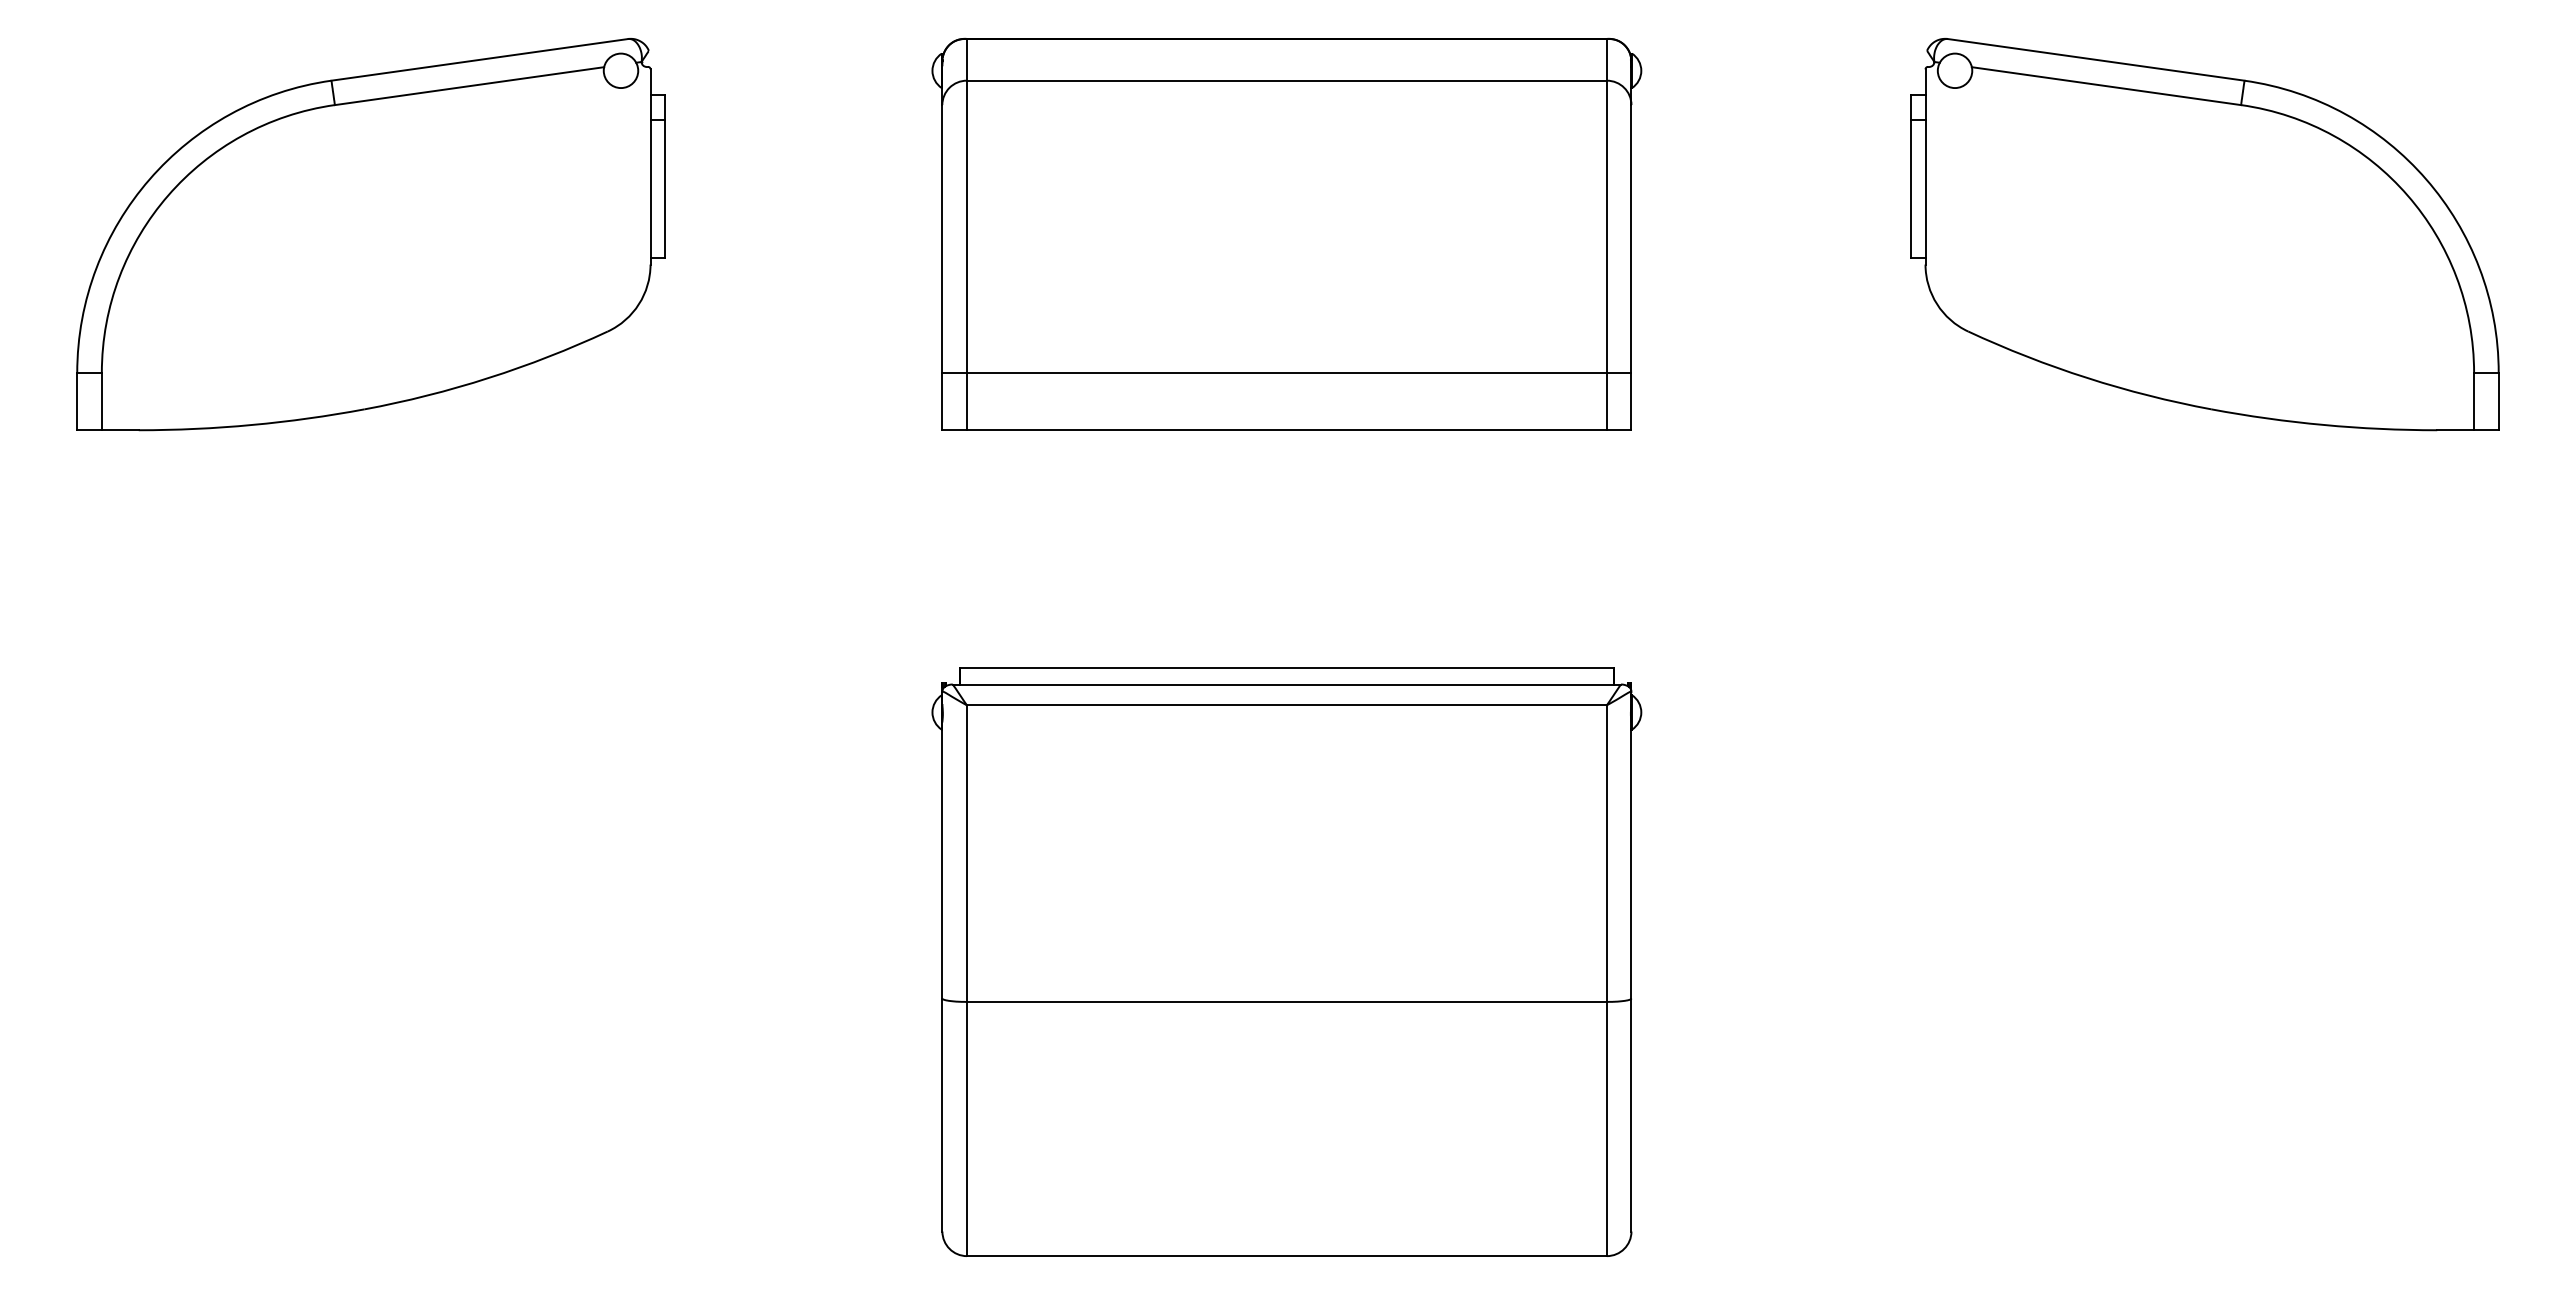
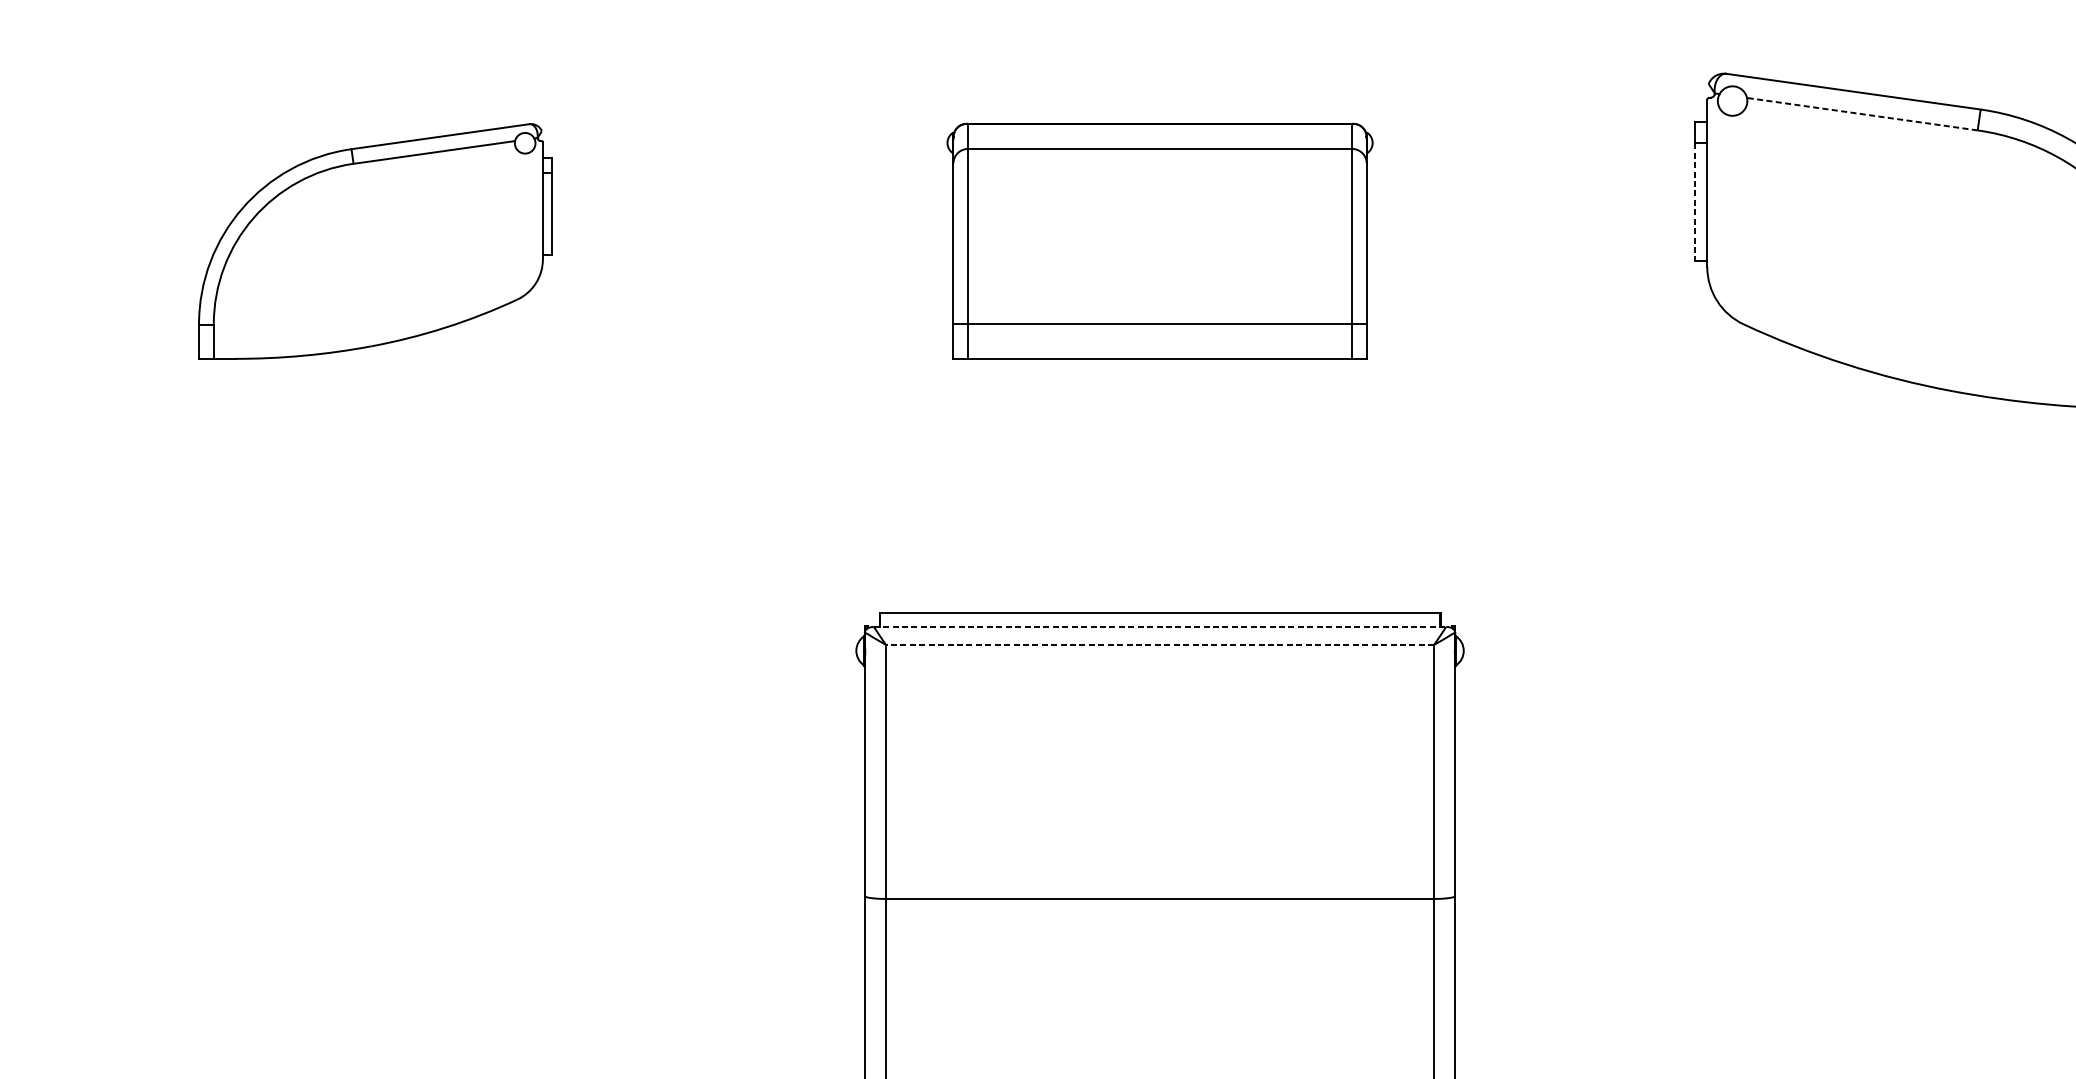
line: (2106, 86) -> (1862, 114), solid -> dashed
line: (1910, 188) -> (1694, 201), solid -> dashed
part: (1286, 233) -> (1159, 240), size x0.7
part: (370, 234) -> (374, 241), size x0.7
line: (1287, 684) -> (1160, 626), solid -> dashed
line: (1286, 705) -> (1159, 644), solid -> dashed

